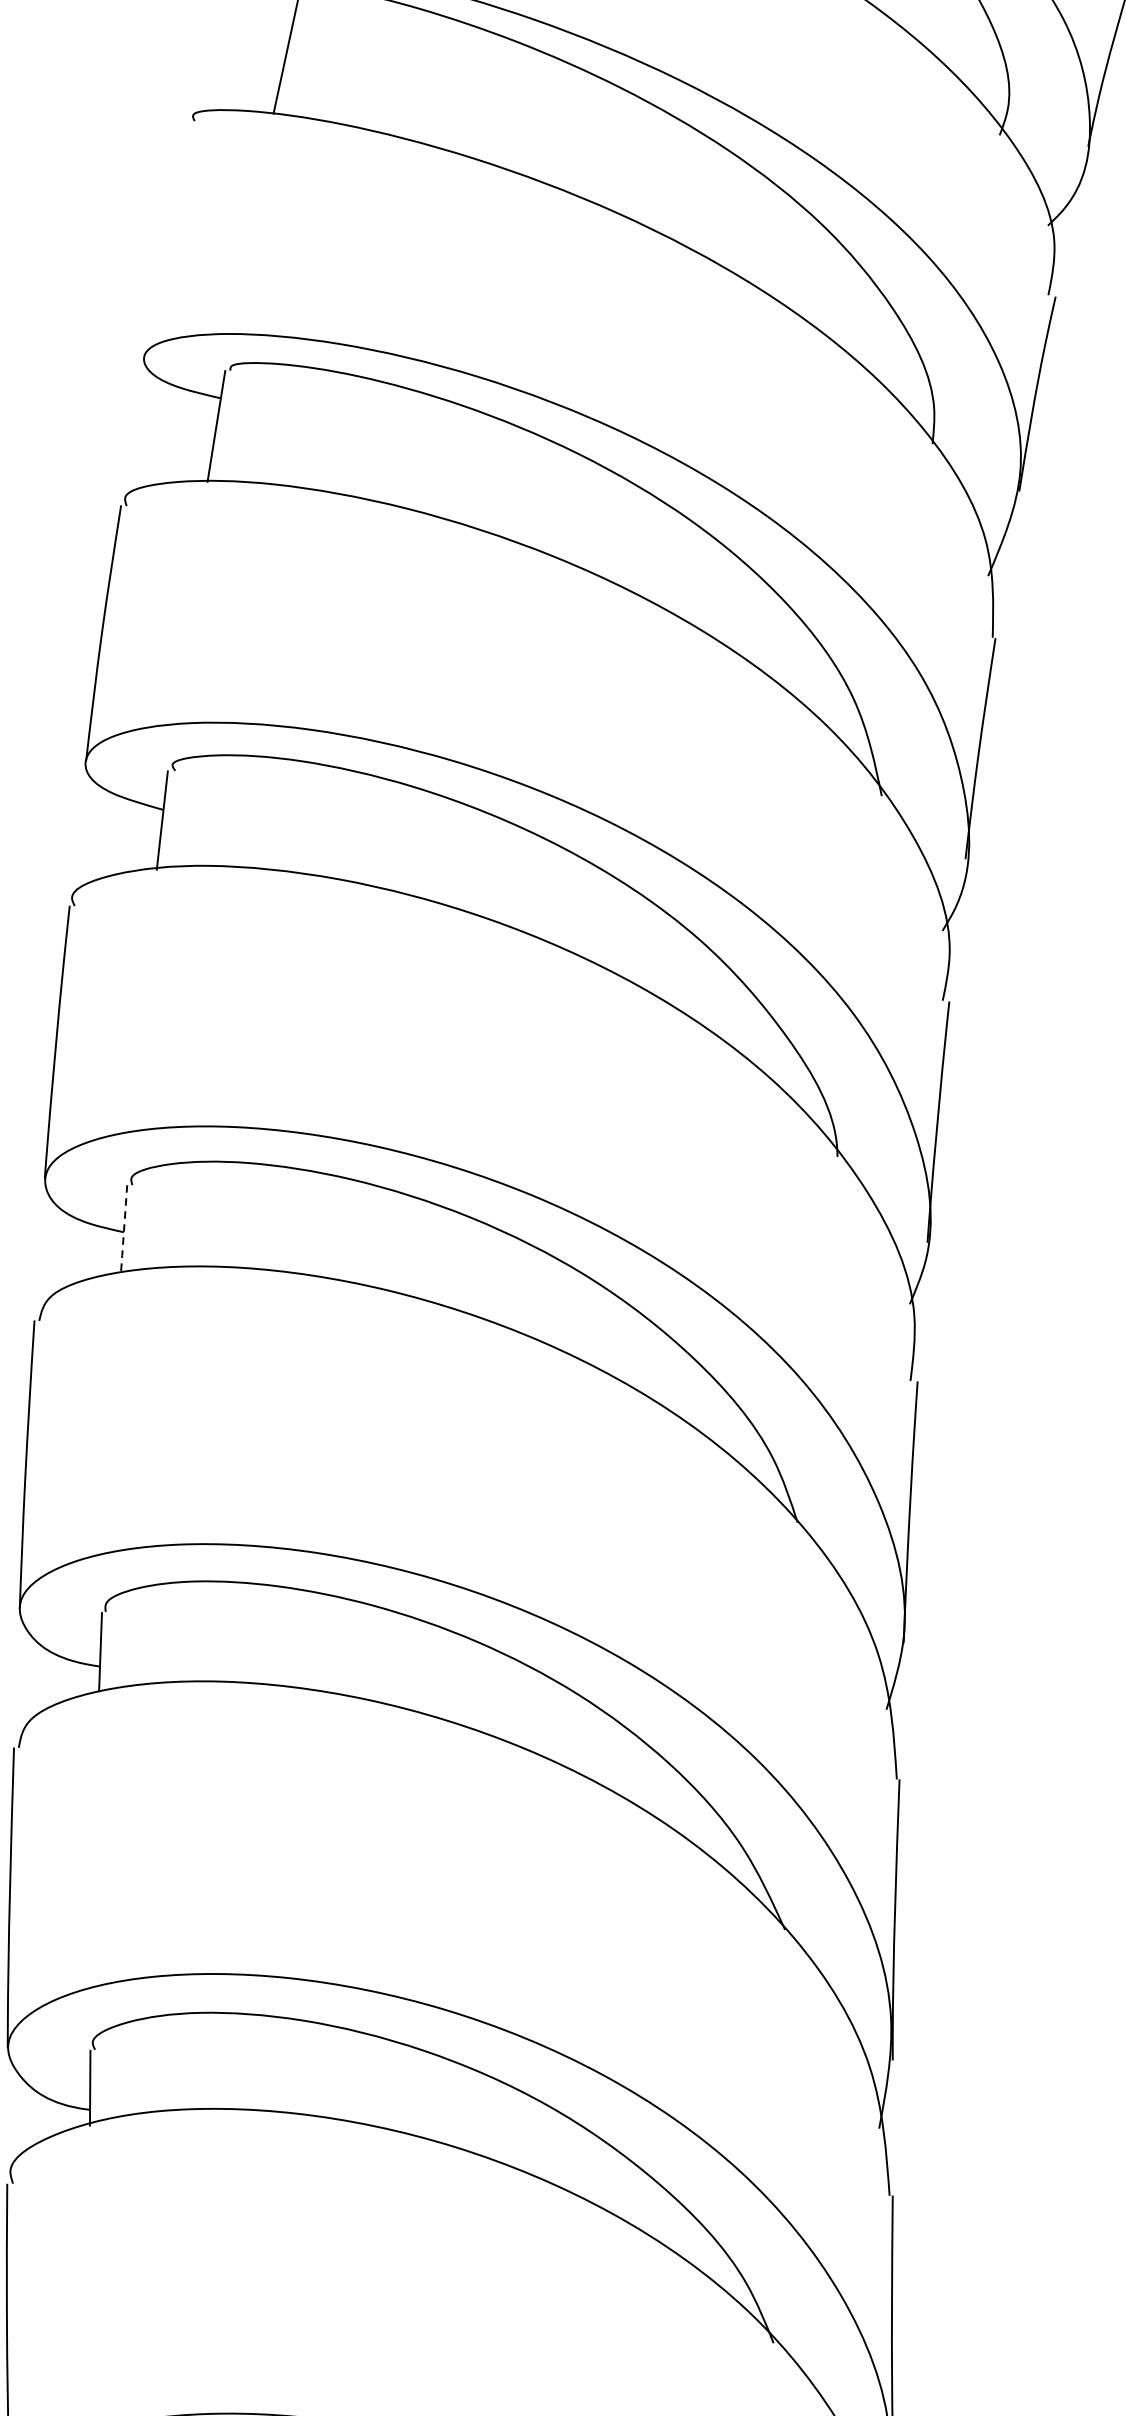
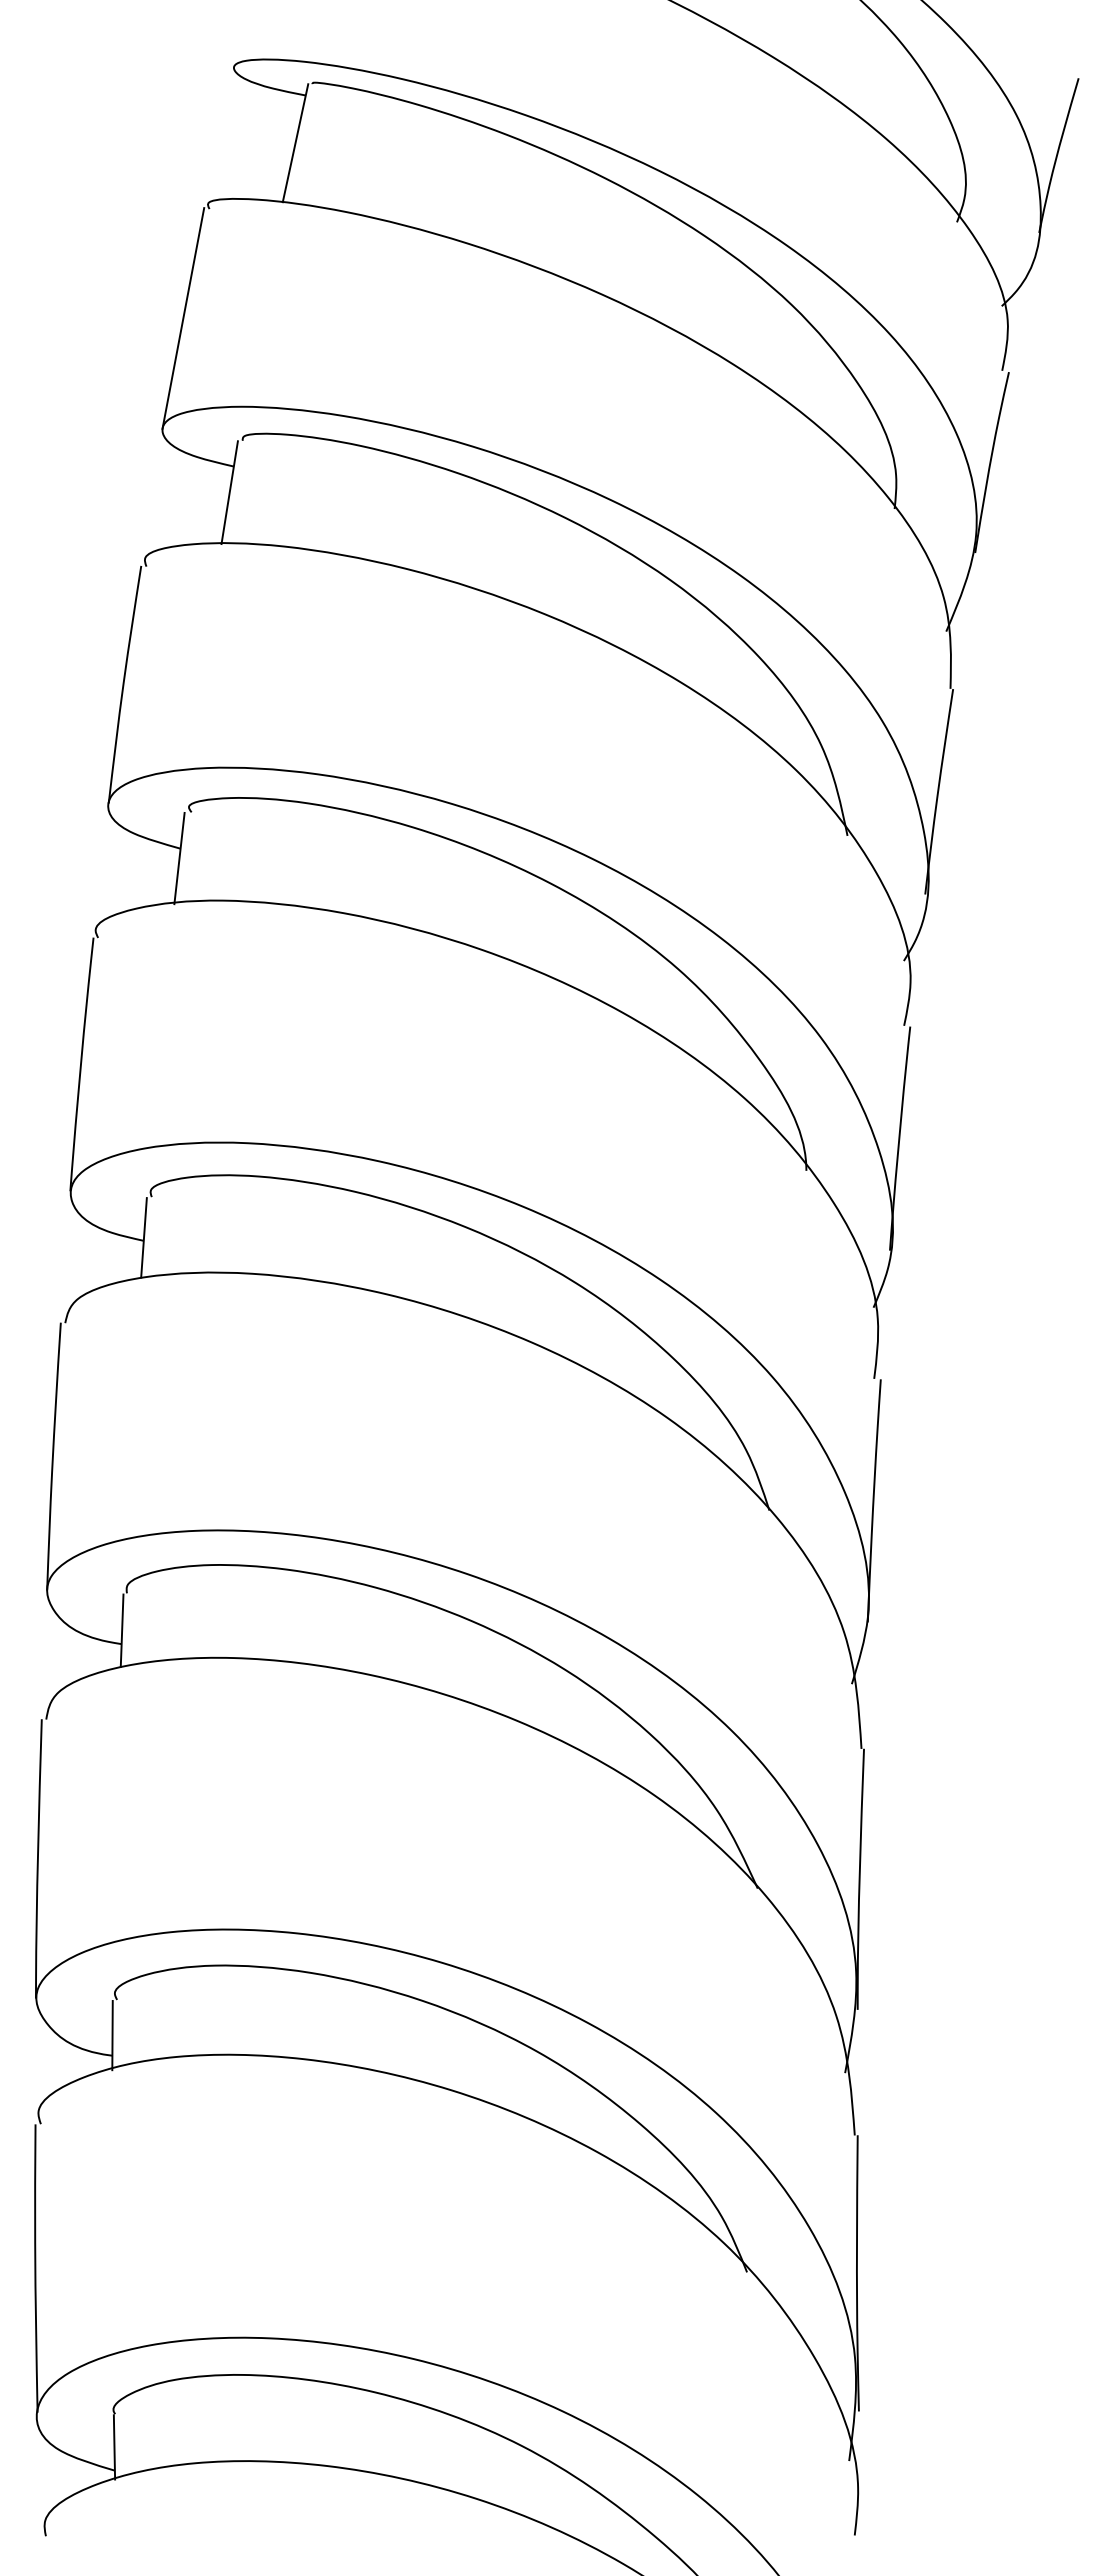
line: (166, 238) -> (183, 318), added
line: (123, 1229) -> (143, 1238), dashed -> solid

